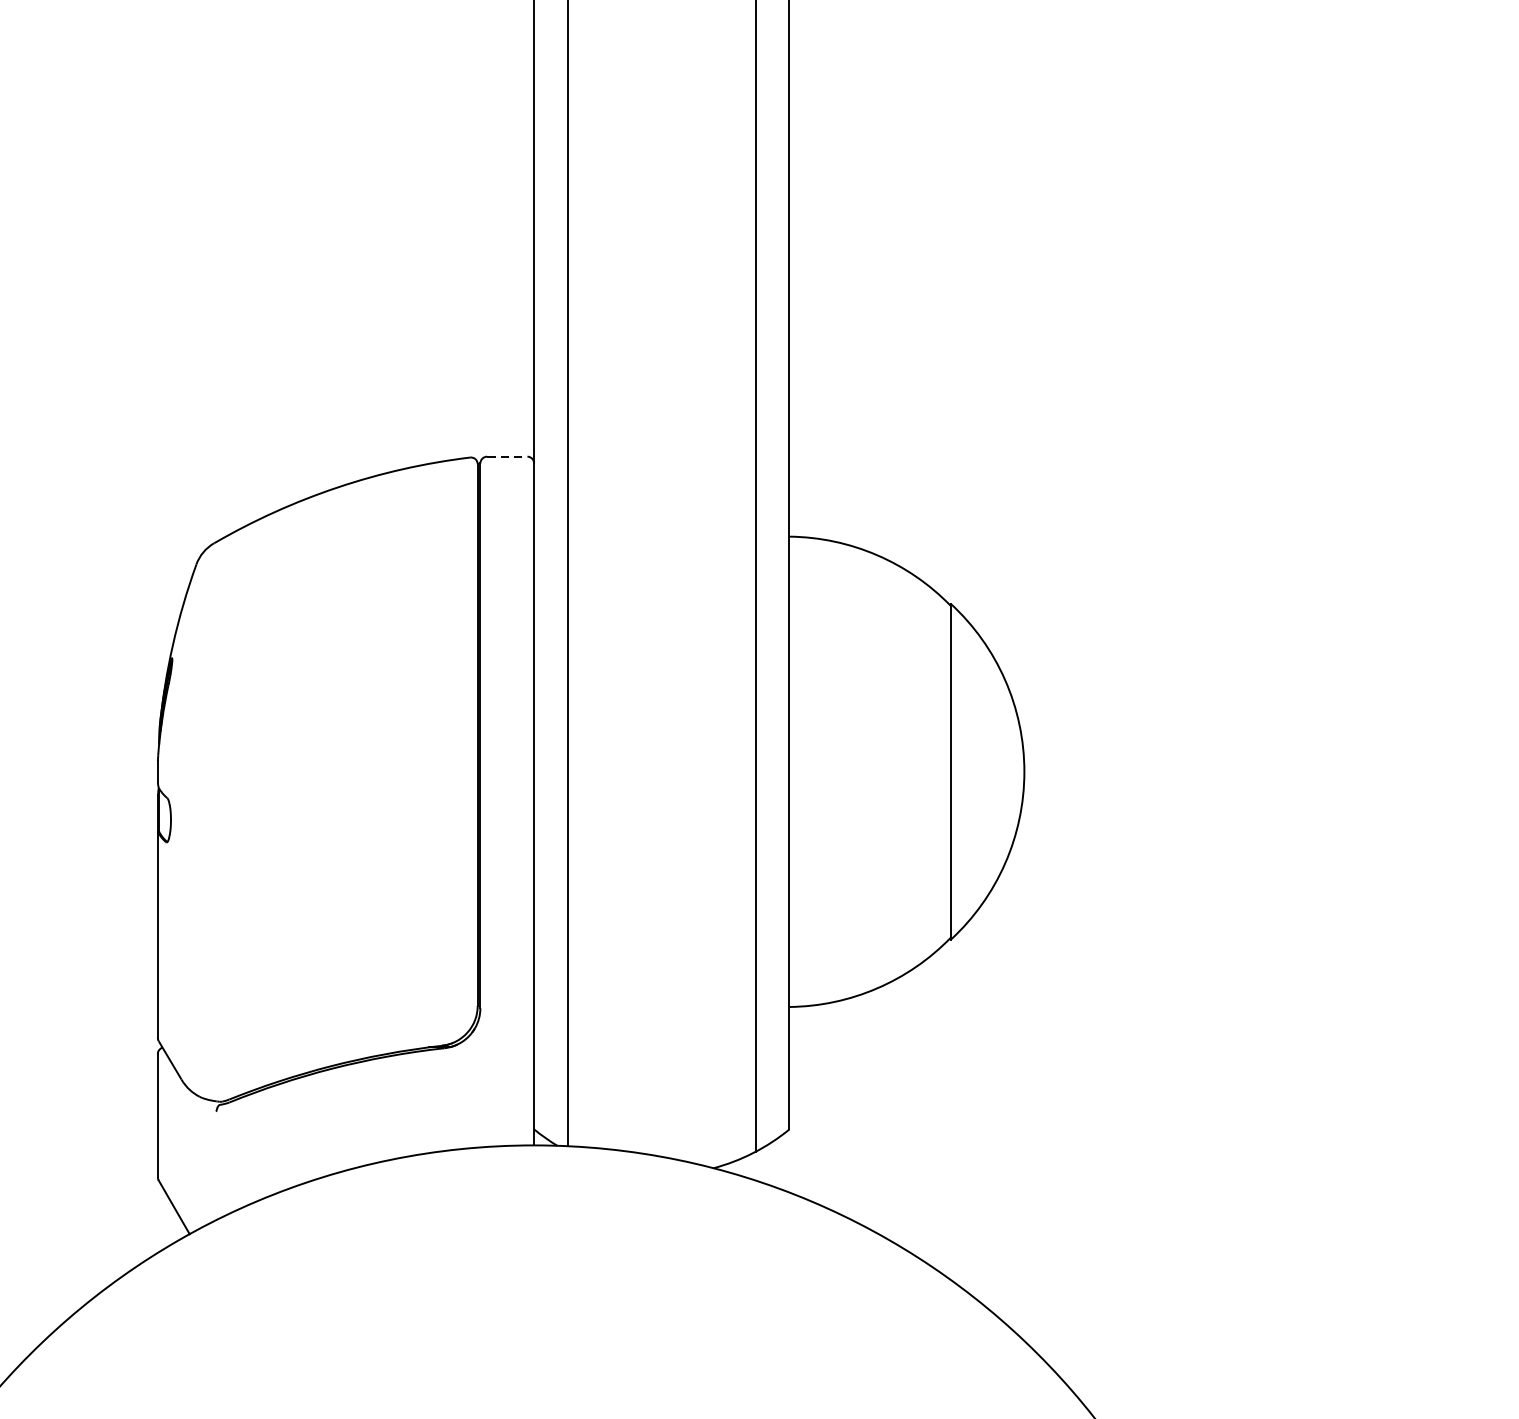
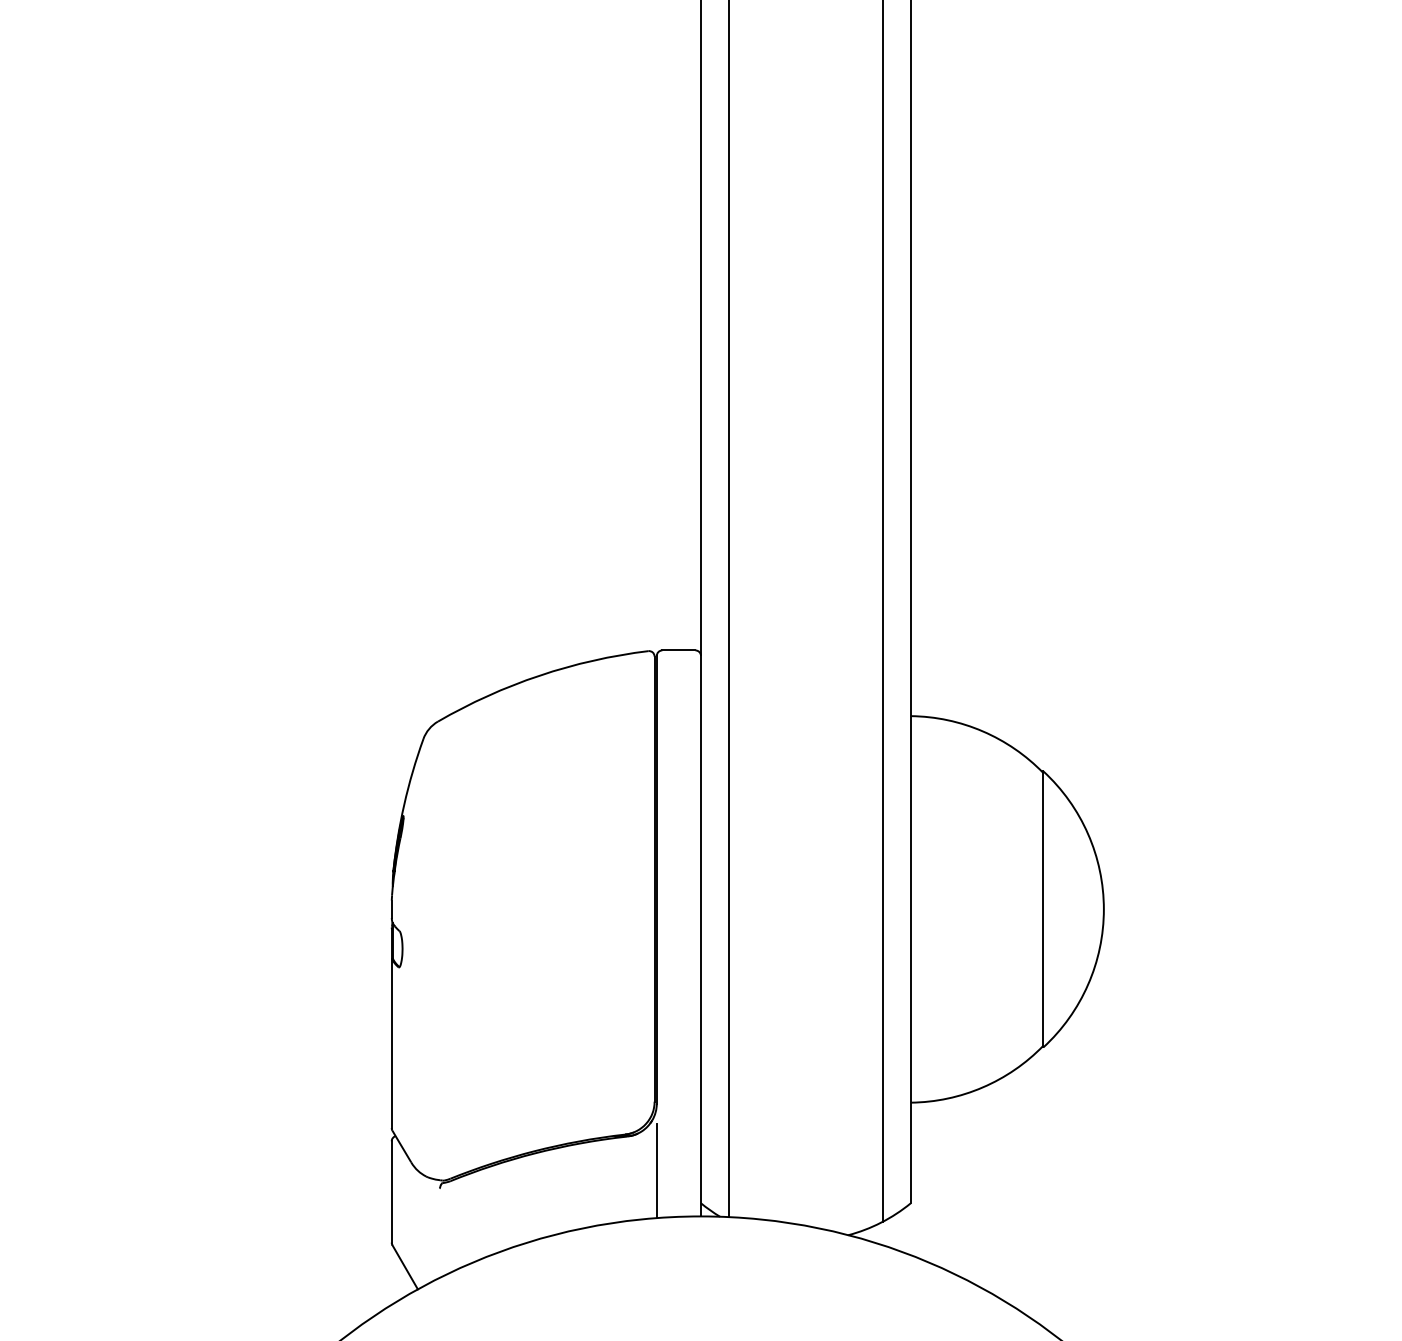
line: (506, 456) -> (678, 650), dashed -> solid
line: (480, 1089) -> (656, 1170), added

